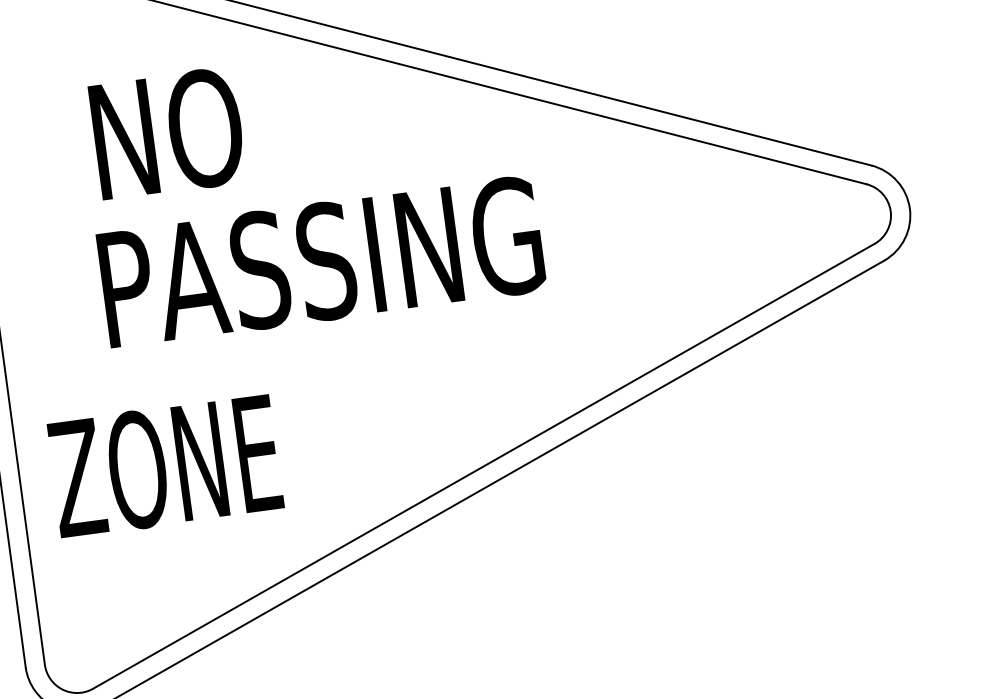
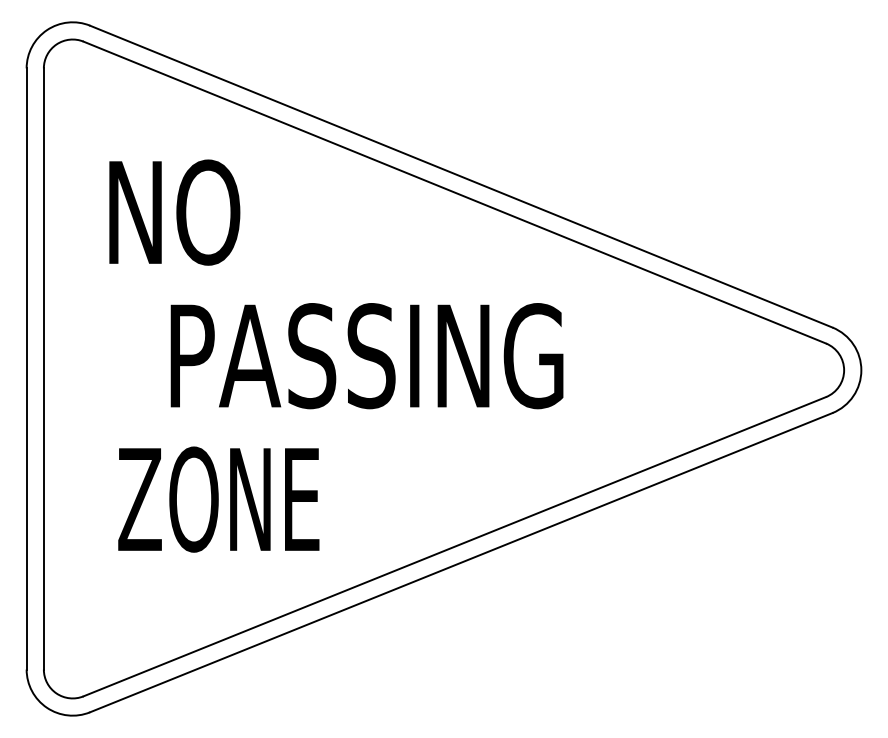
text: (167, 133) -> (174, 212), moved
text: (321, 262) -> (366, 356), moved
text: (164, 466) -> (218, 499), moved

